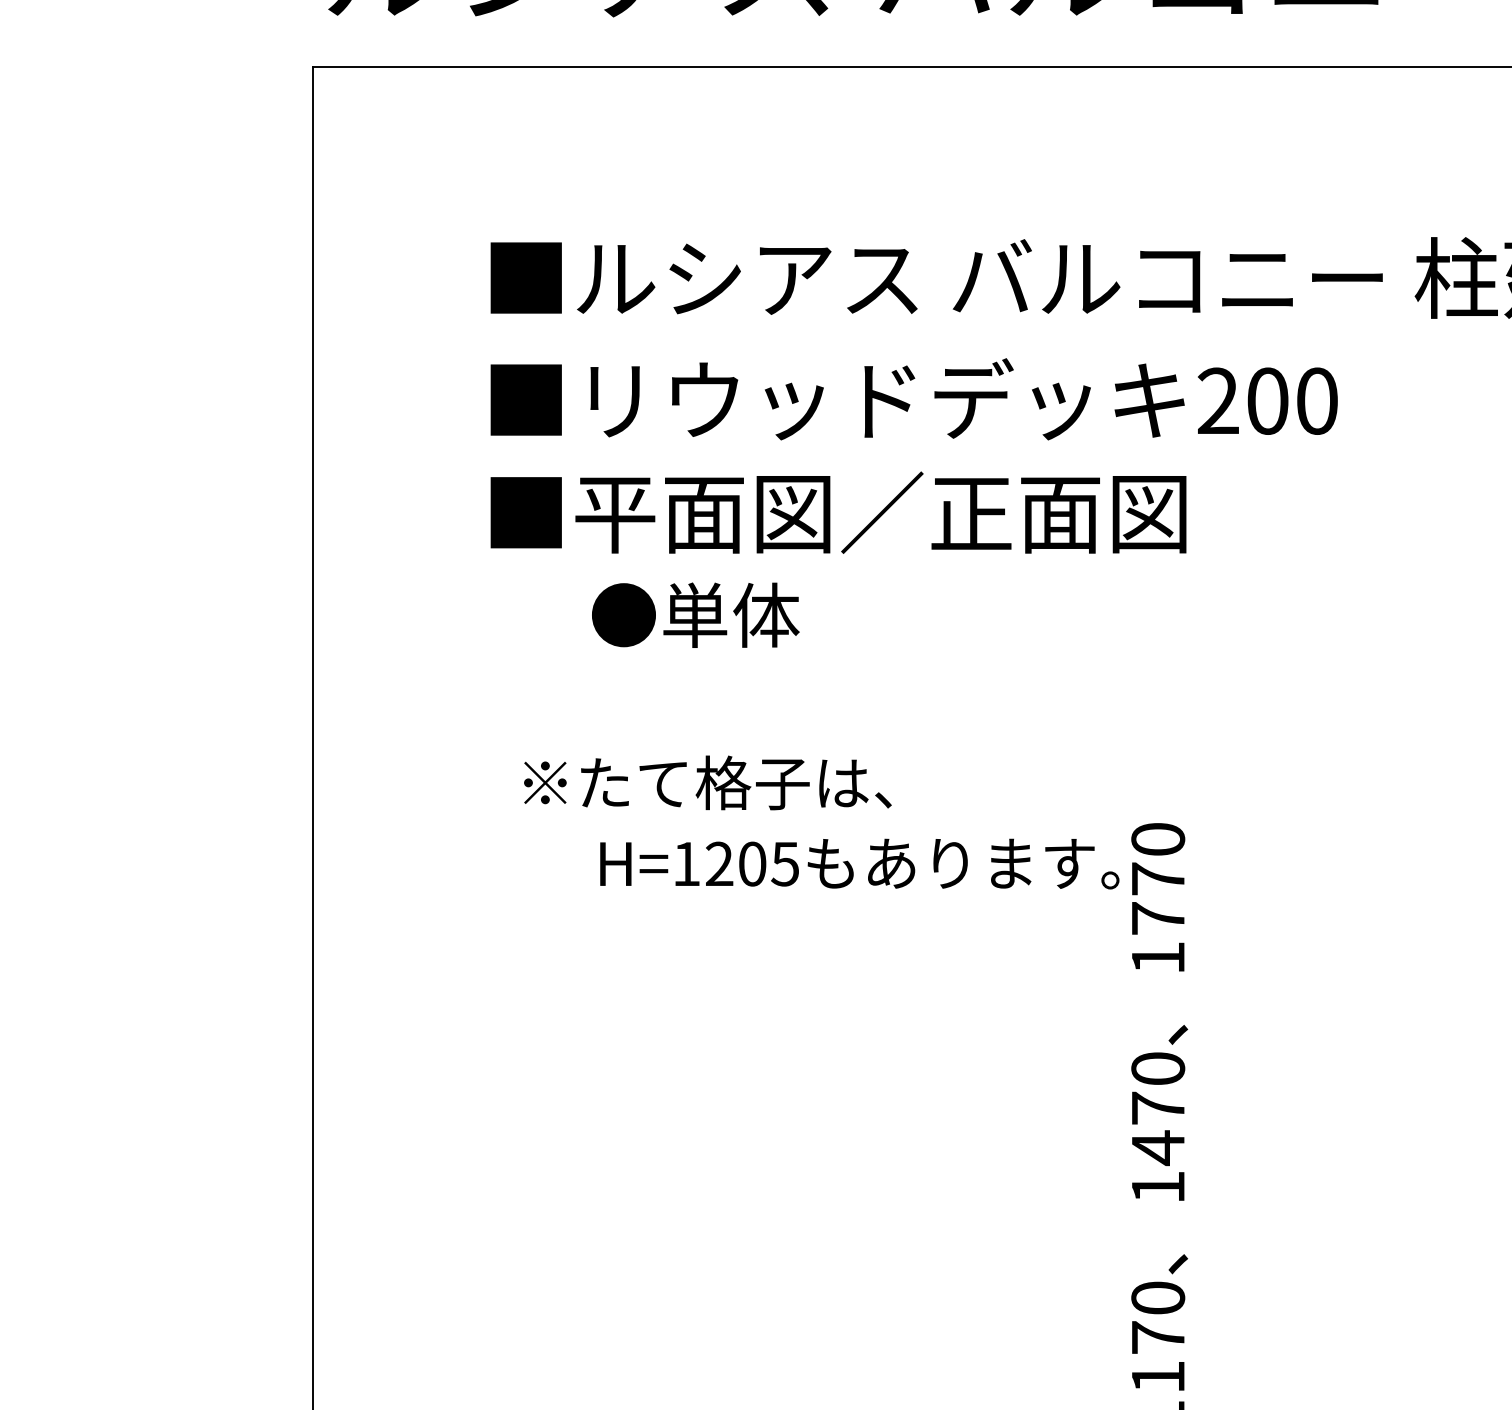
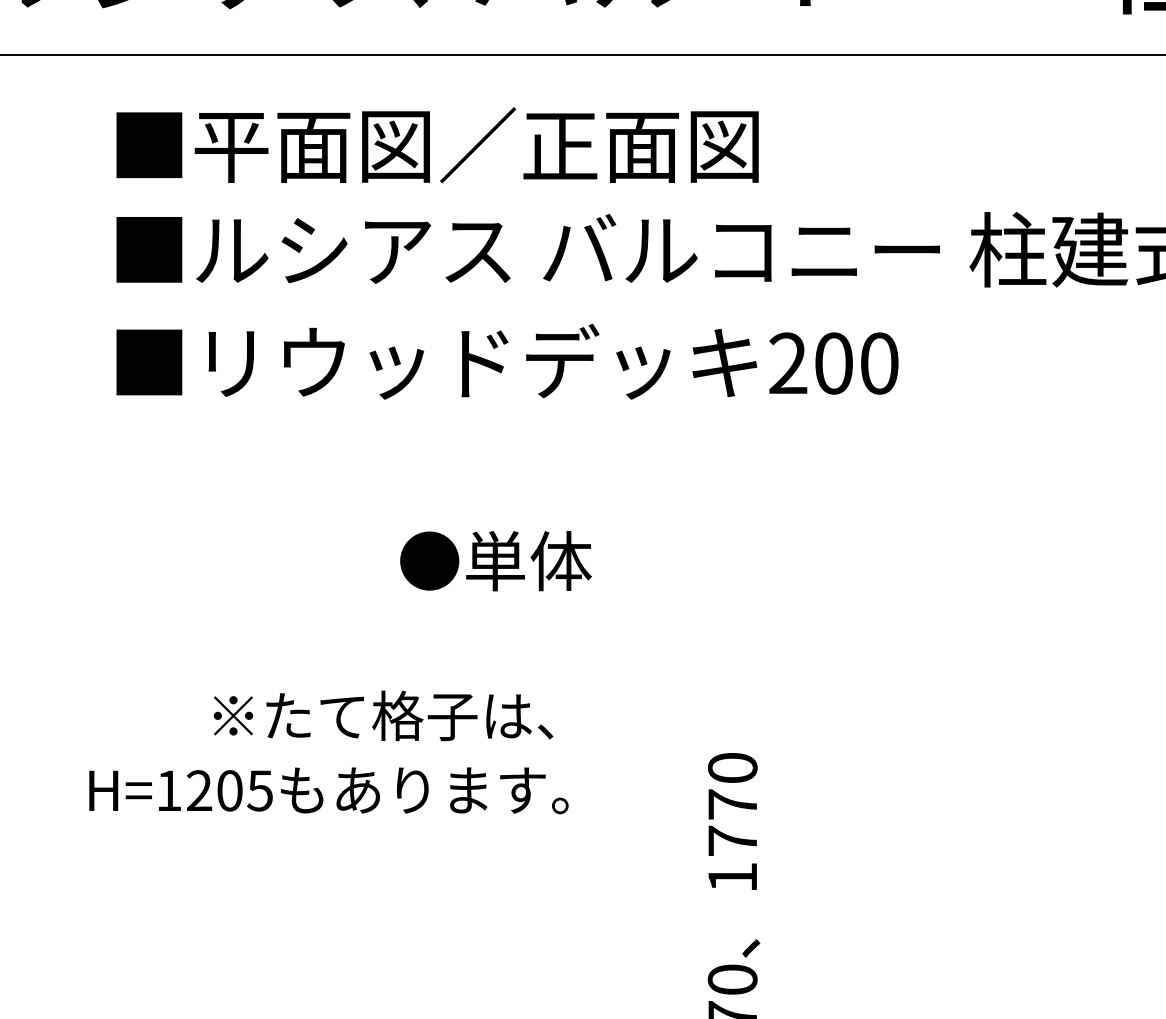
text: (838, 512) -> (437, 145), moved
text: (695, 614) -> (495, 560), moved
text: (707, 782) -> (383, 715), moved
text: (859, 863) -> (328, 790), moved

